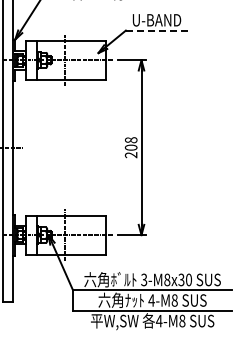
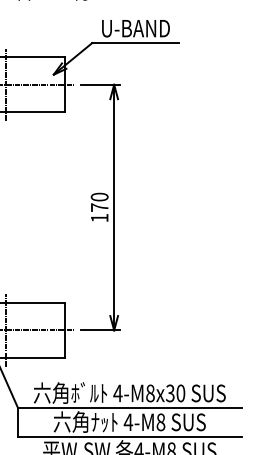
line: (156, 30) -> (135, 42), dashed -> solid
text: (130, 147) -> (98, 207), 208 -> 170
text: (143, 279) -> (116, 392), 3-M8x30 -> 4-M8x30

